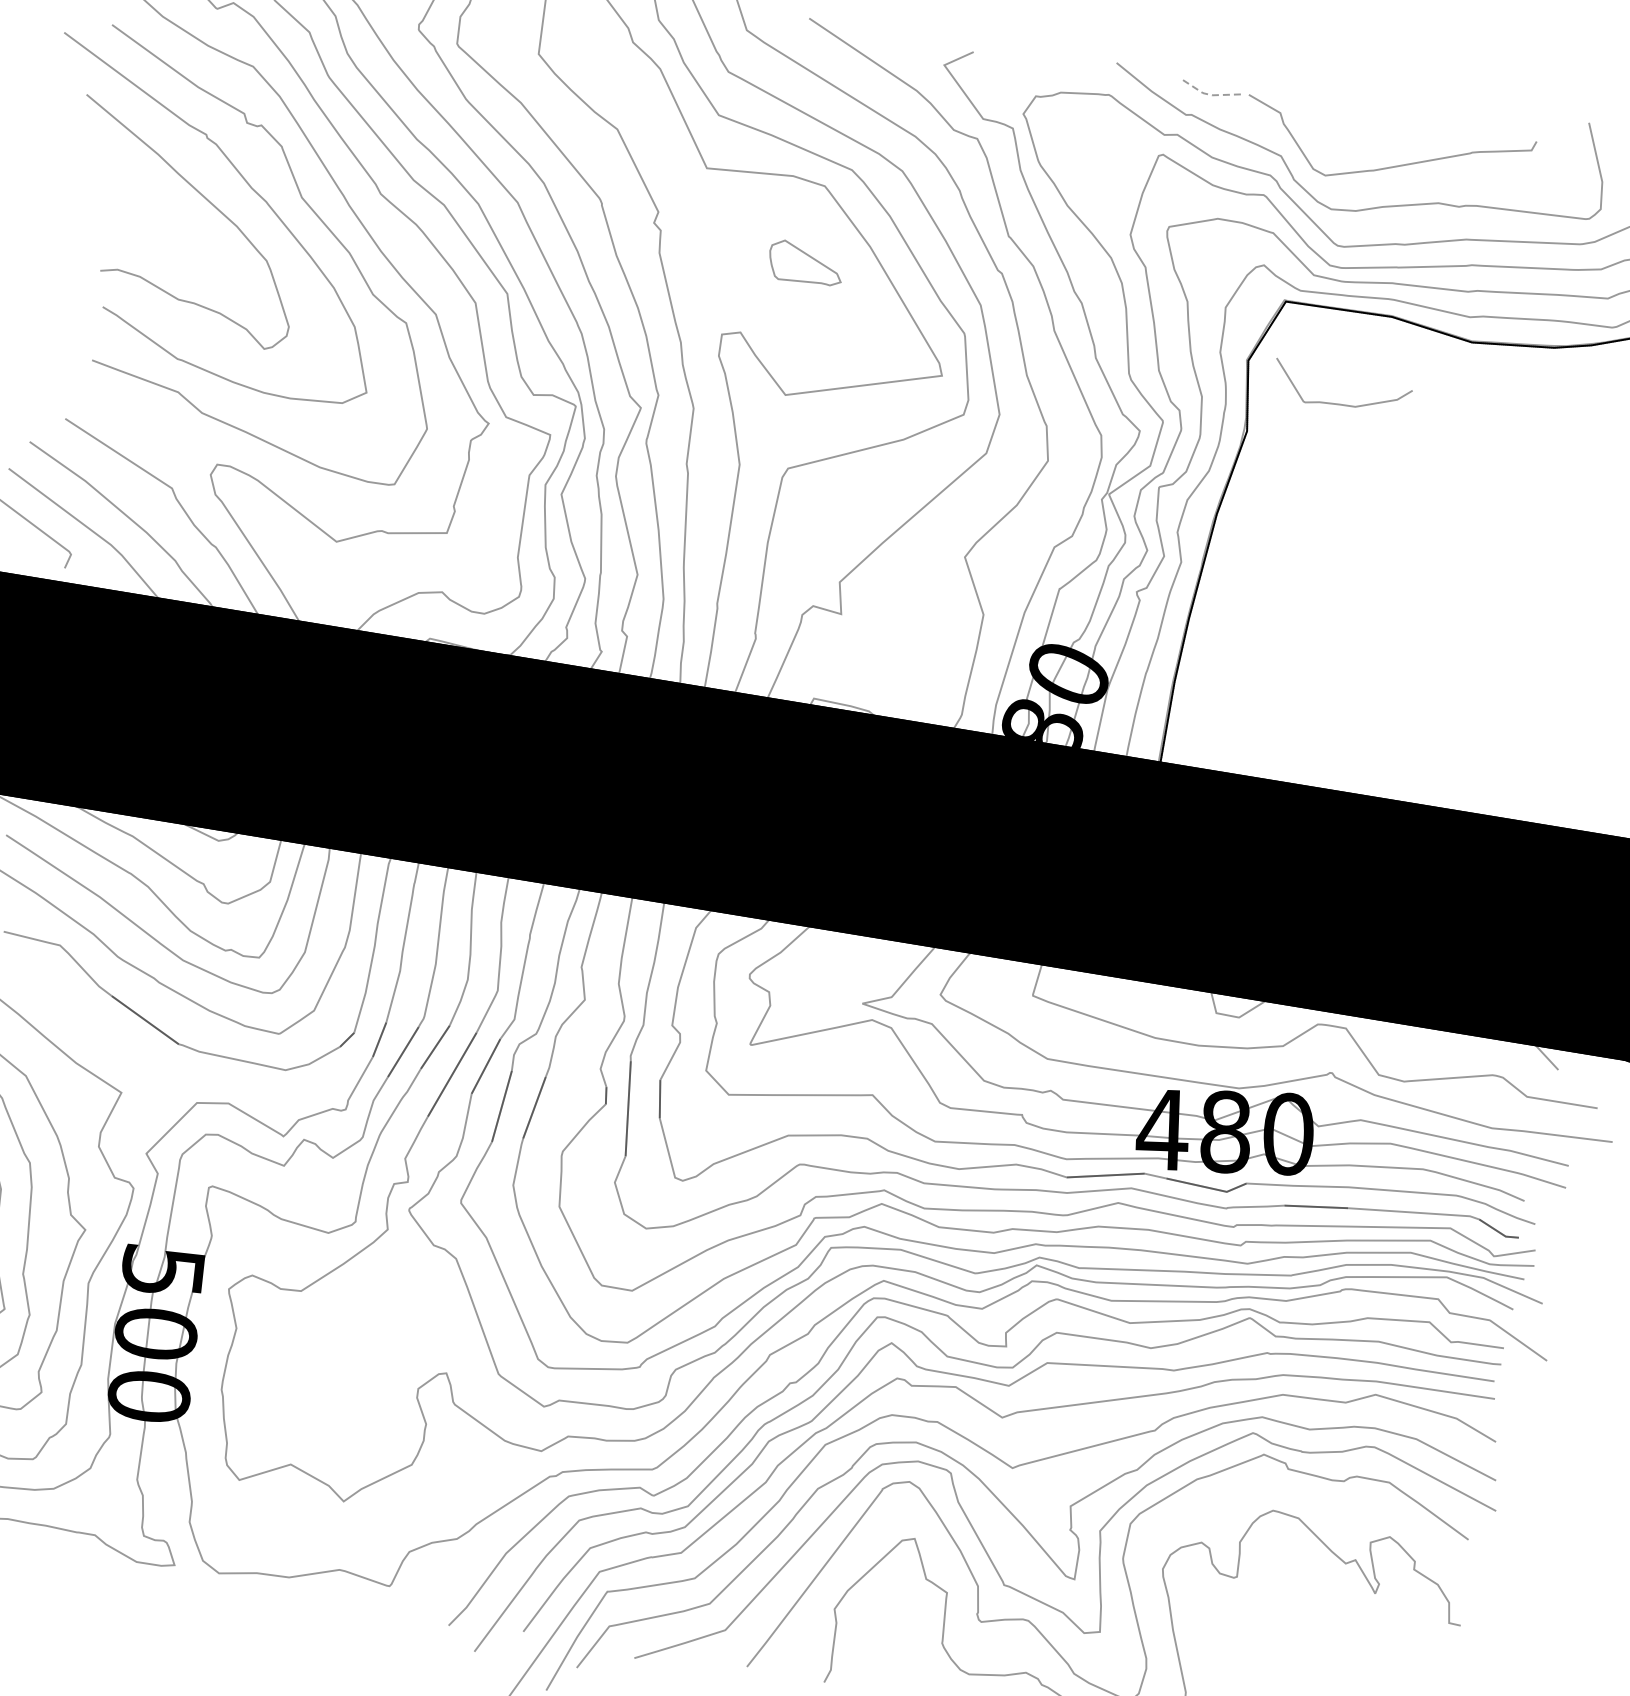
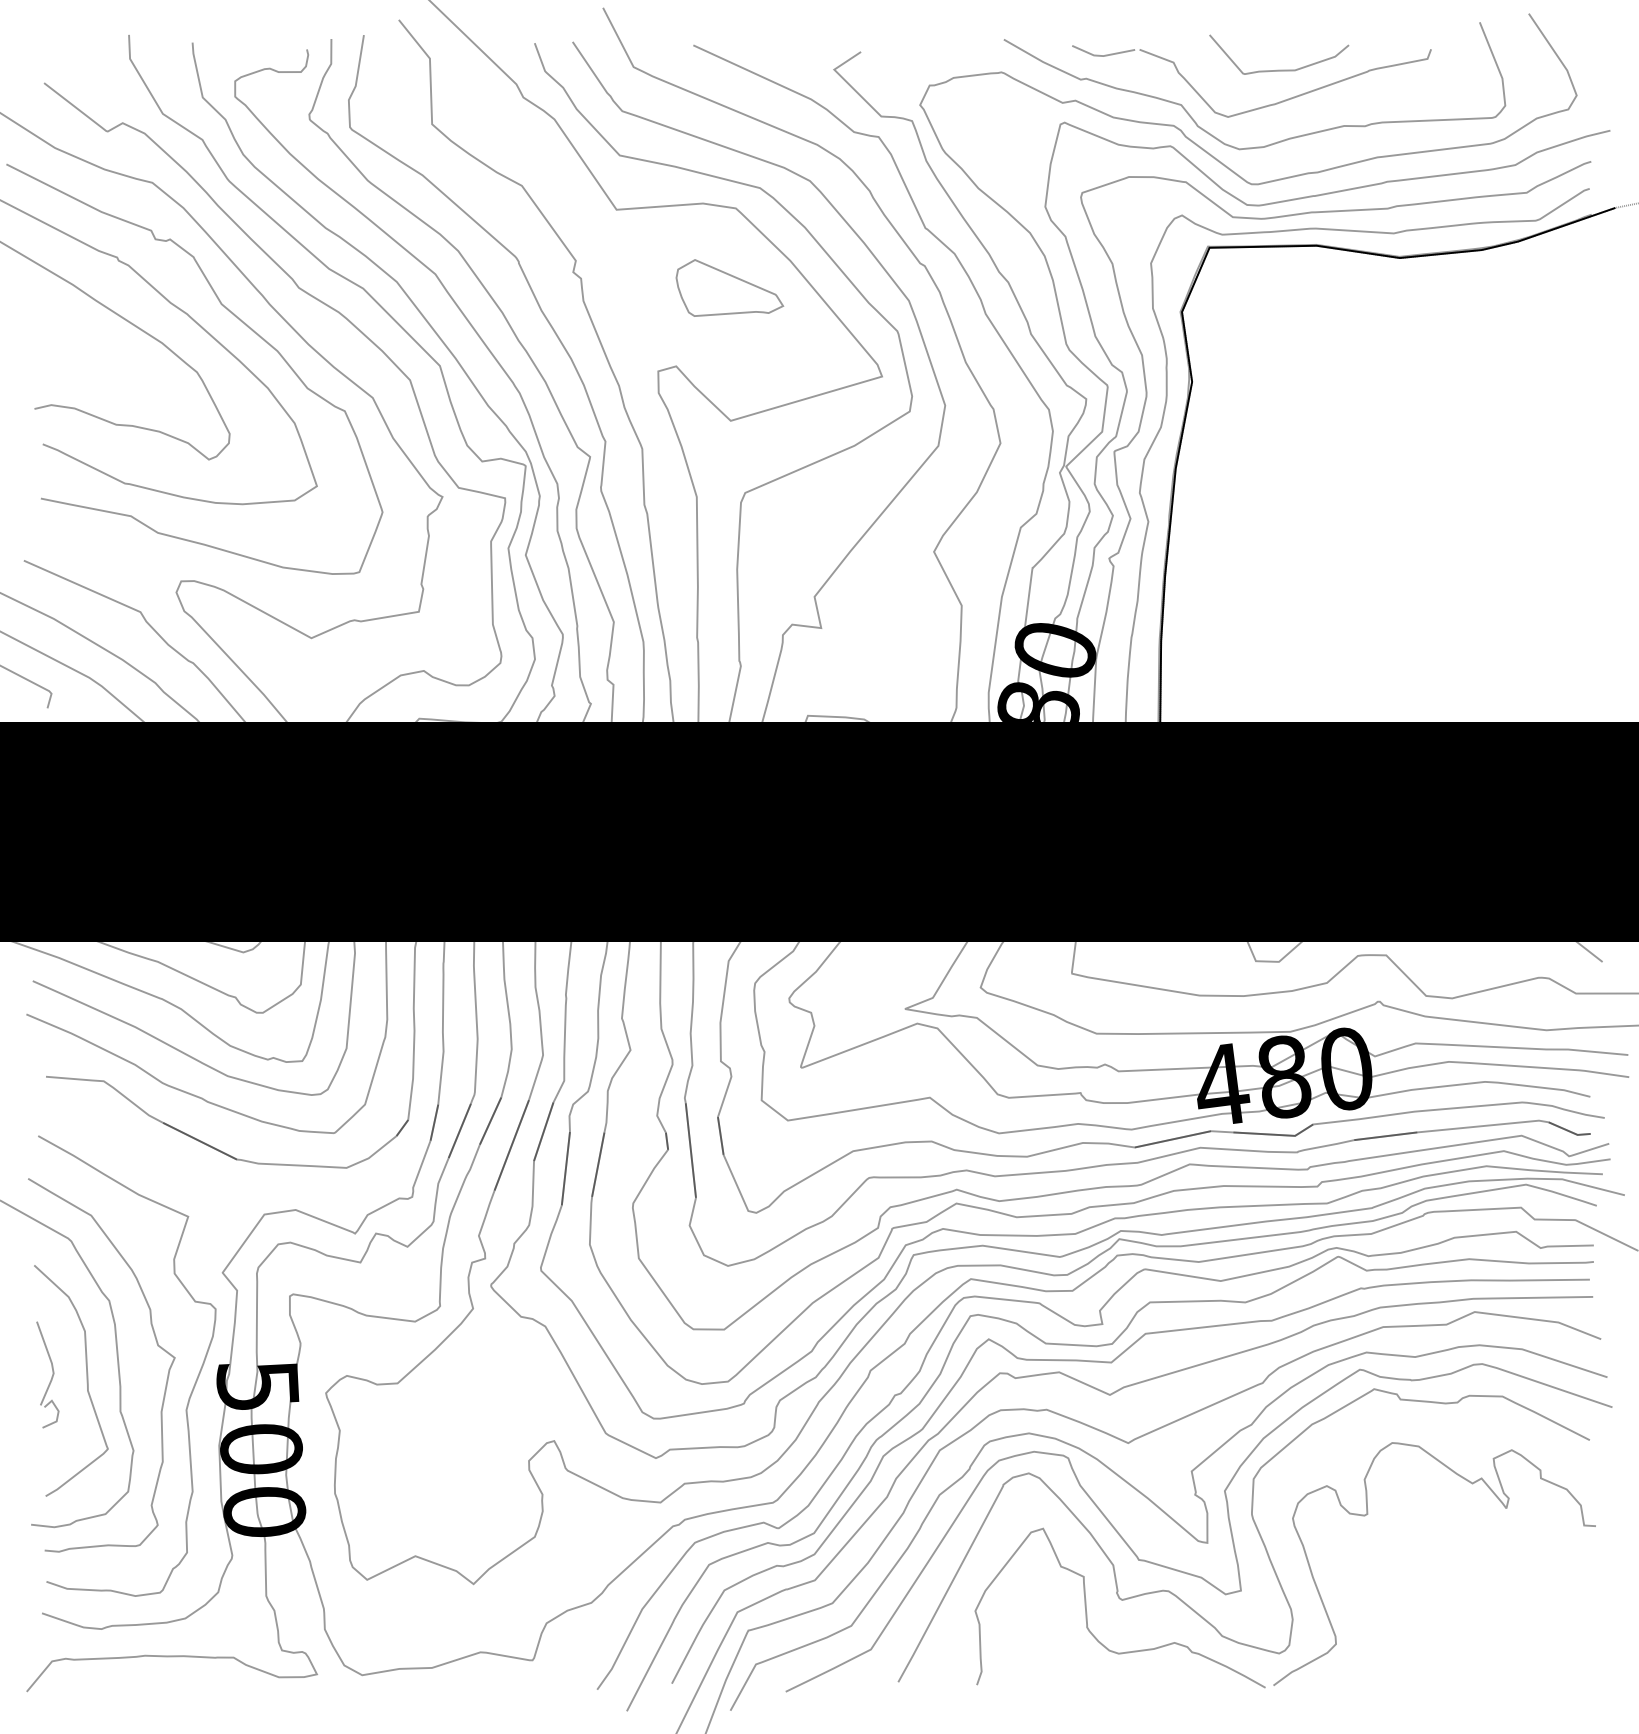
line: (1212, 95) -> (1103, 56), dashed -> solid
part: (805, 263) -> (729, 287), size x1.43
curve: (1342, 403) -> (1281, 69), moved

